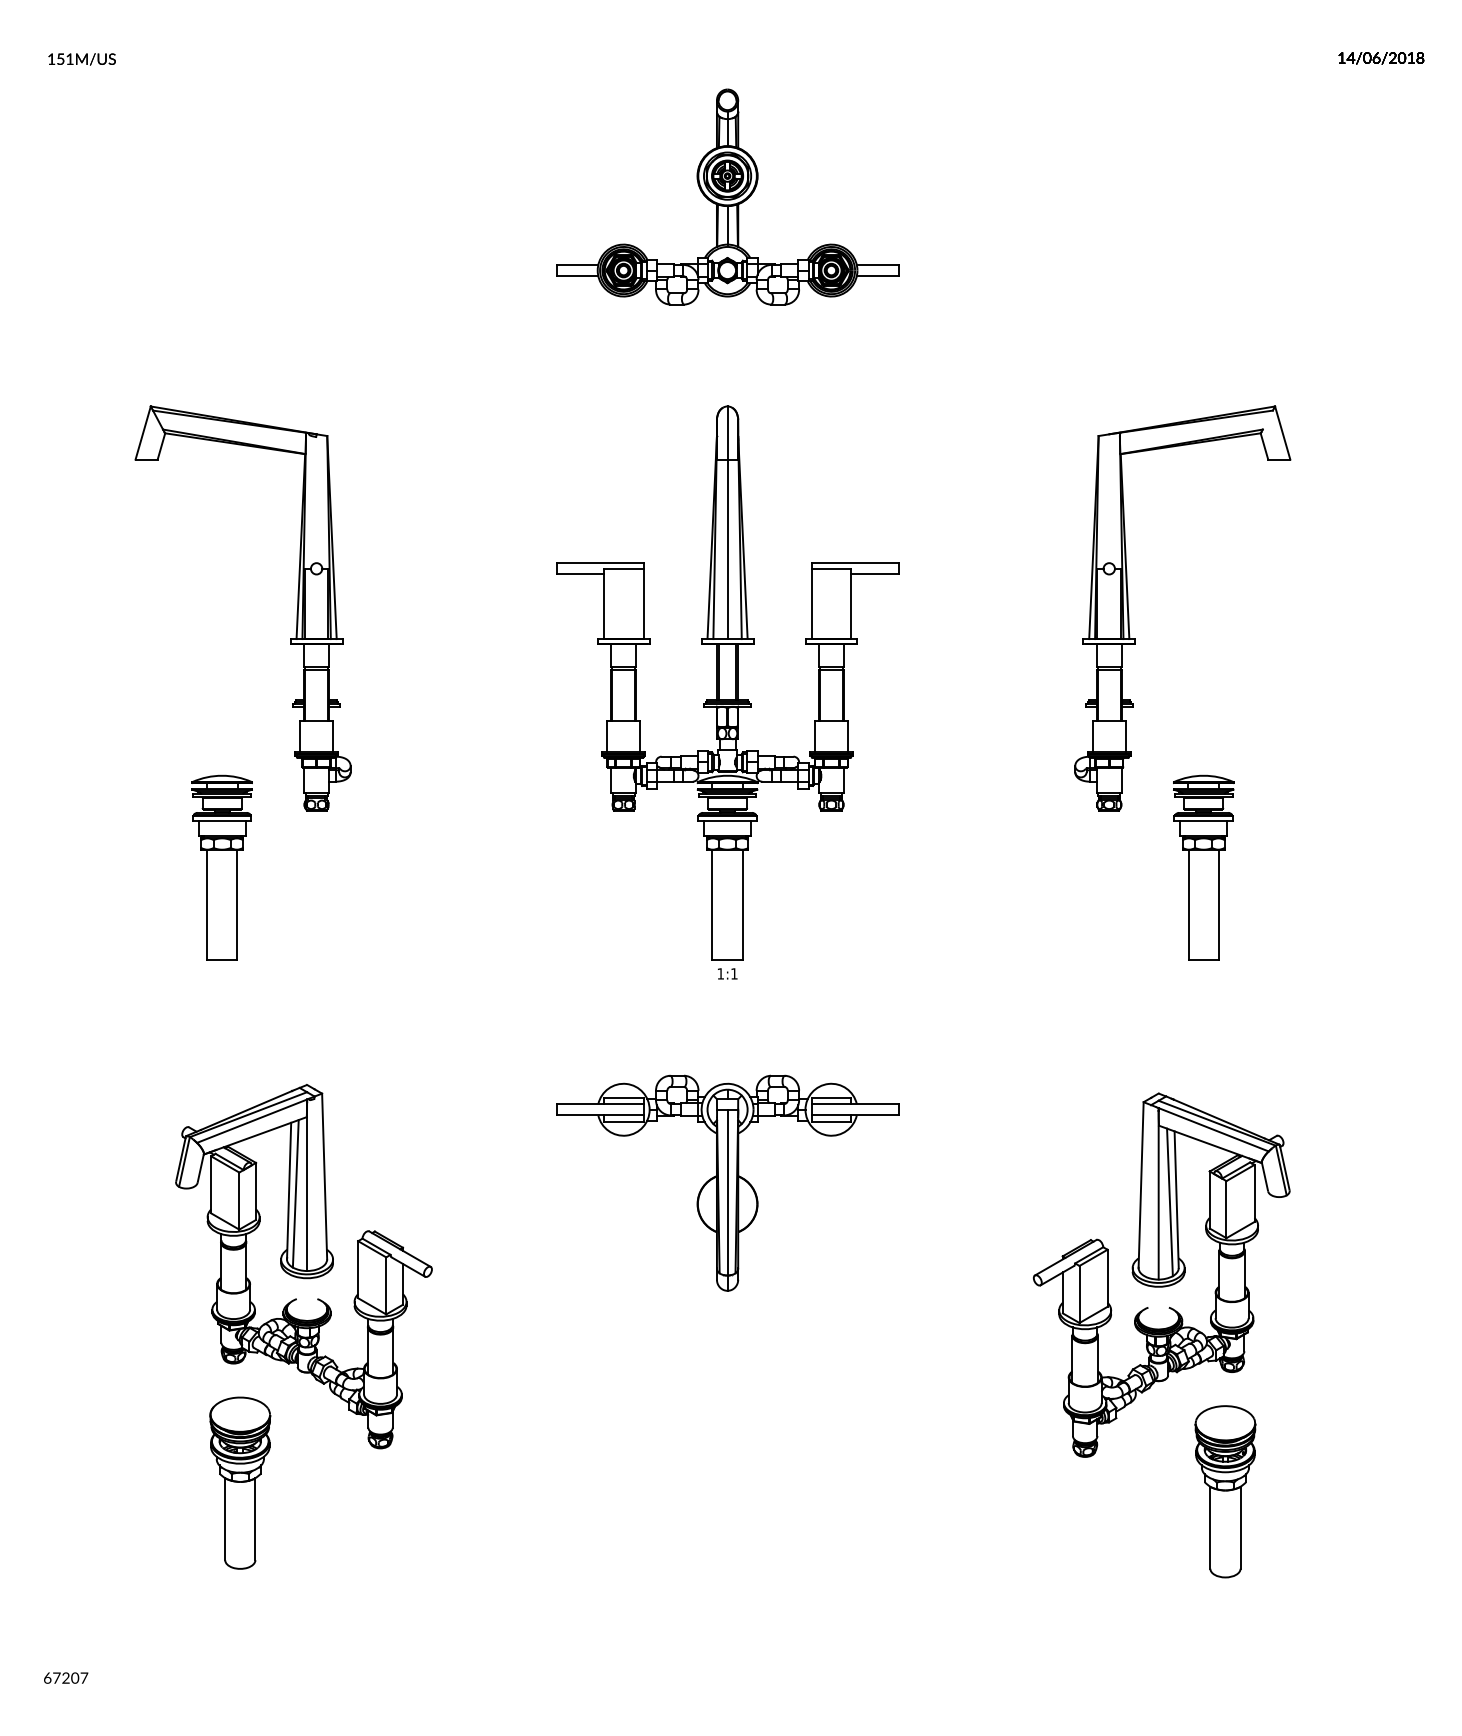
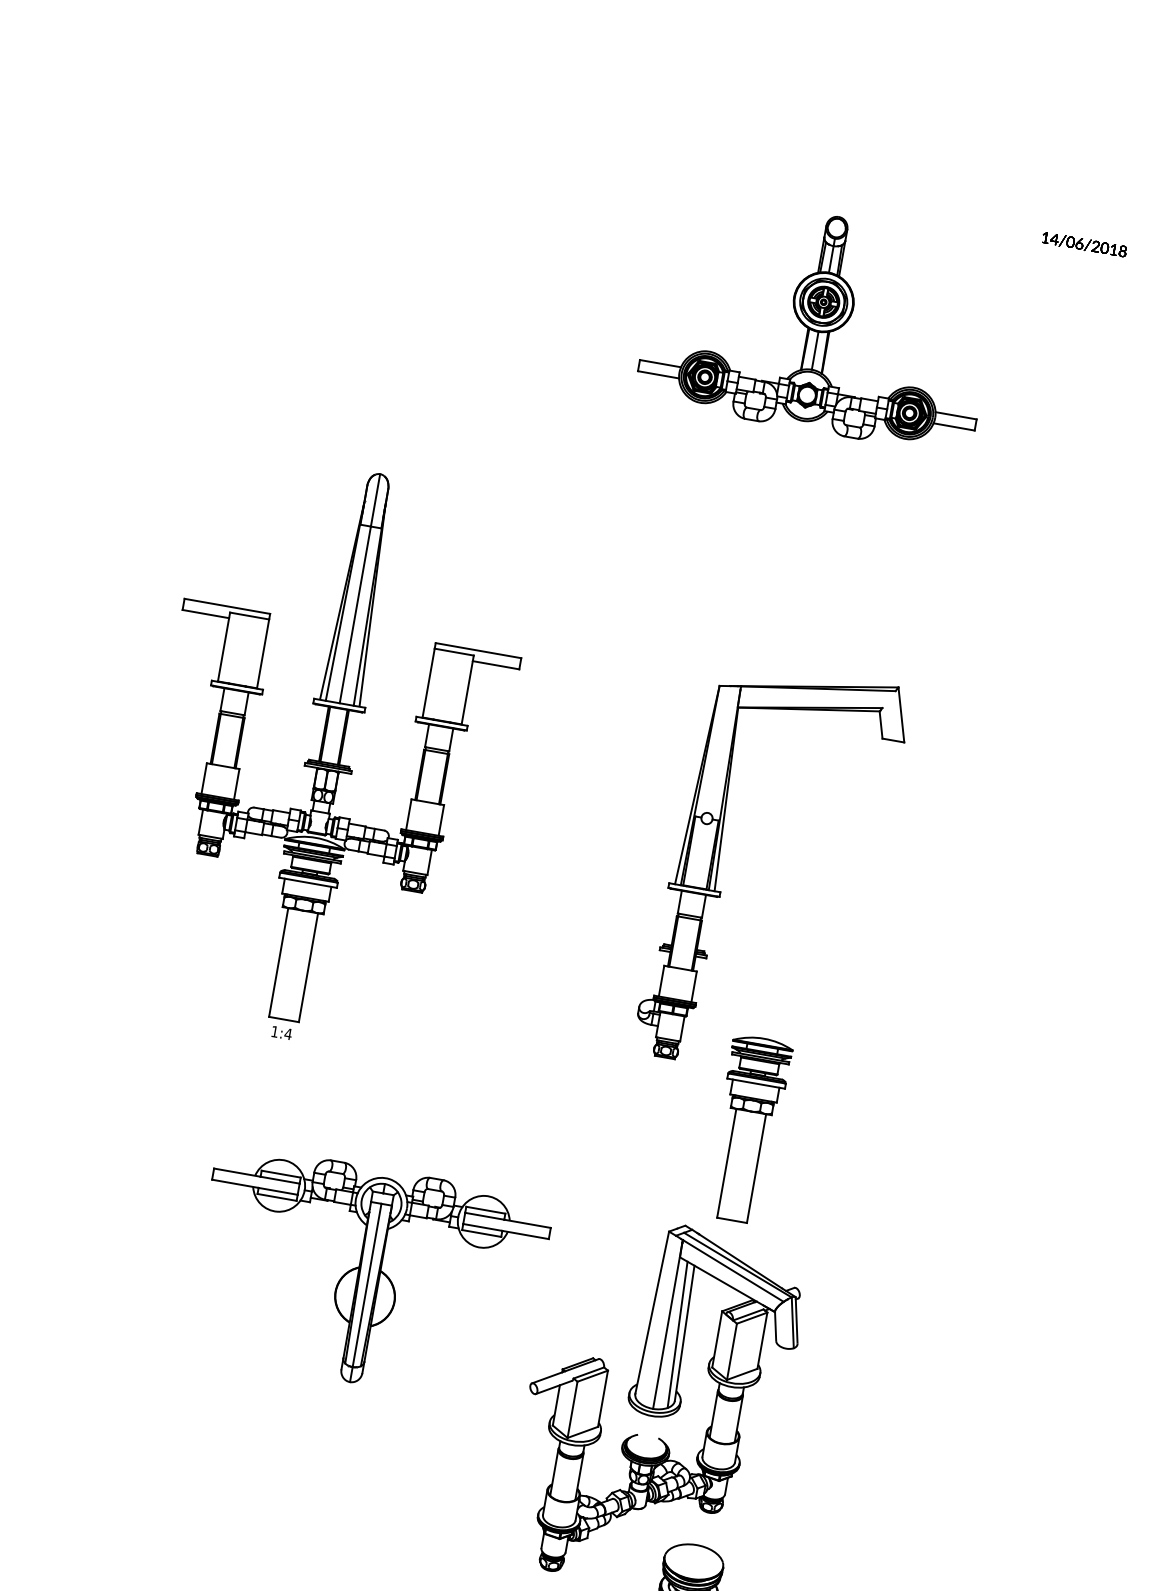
part: (727, 196) -> (820, 322), moved
part: (1133, 703) -> (707, 955), moved
text: (733, 973) -> (287, 1033), 1:1 -> 1:4
part: (727, 1182) -> (368, 1275), moved

